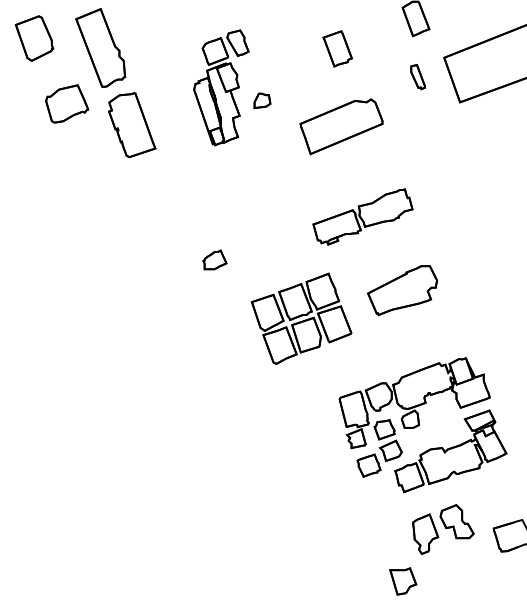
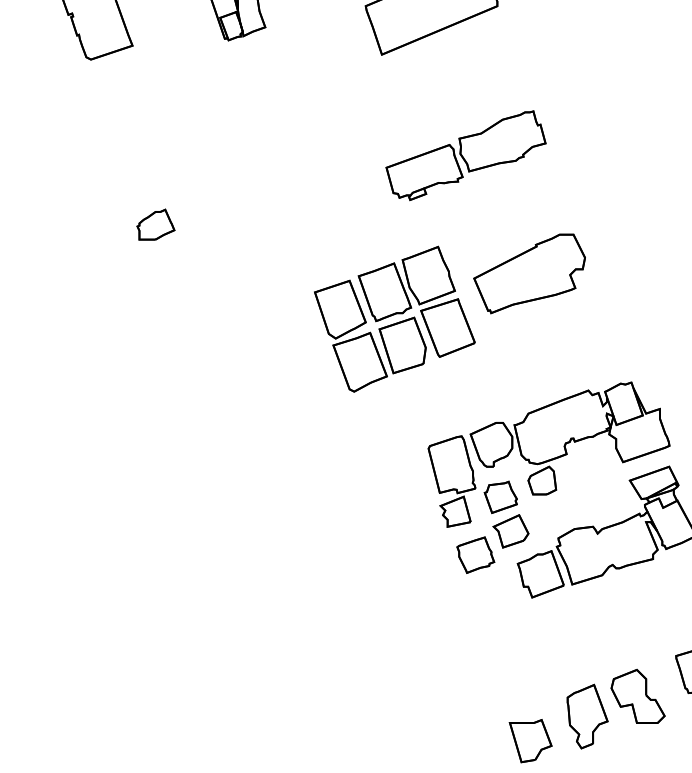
part: (214, 259) -> (155, 223), moved
part: (301, 318) -> (394, 318), moved
part: (443, 529) -> (616, 709), moved

